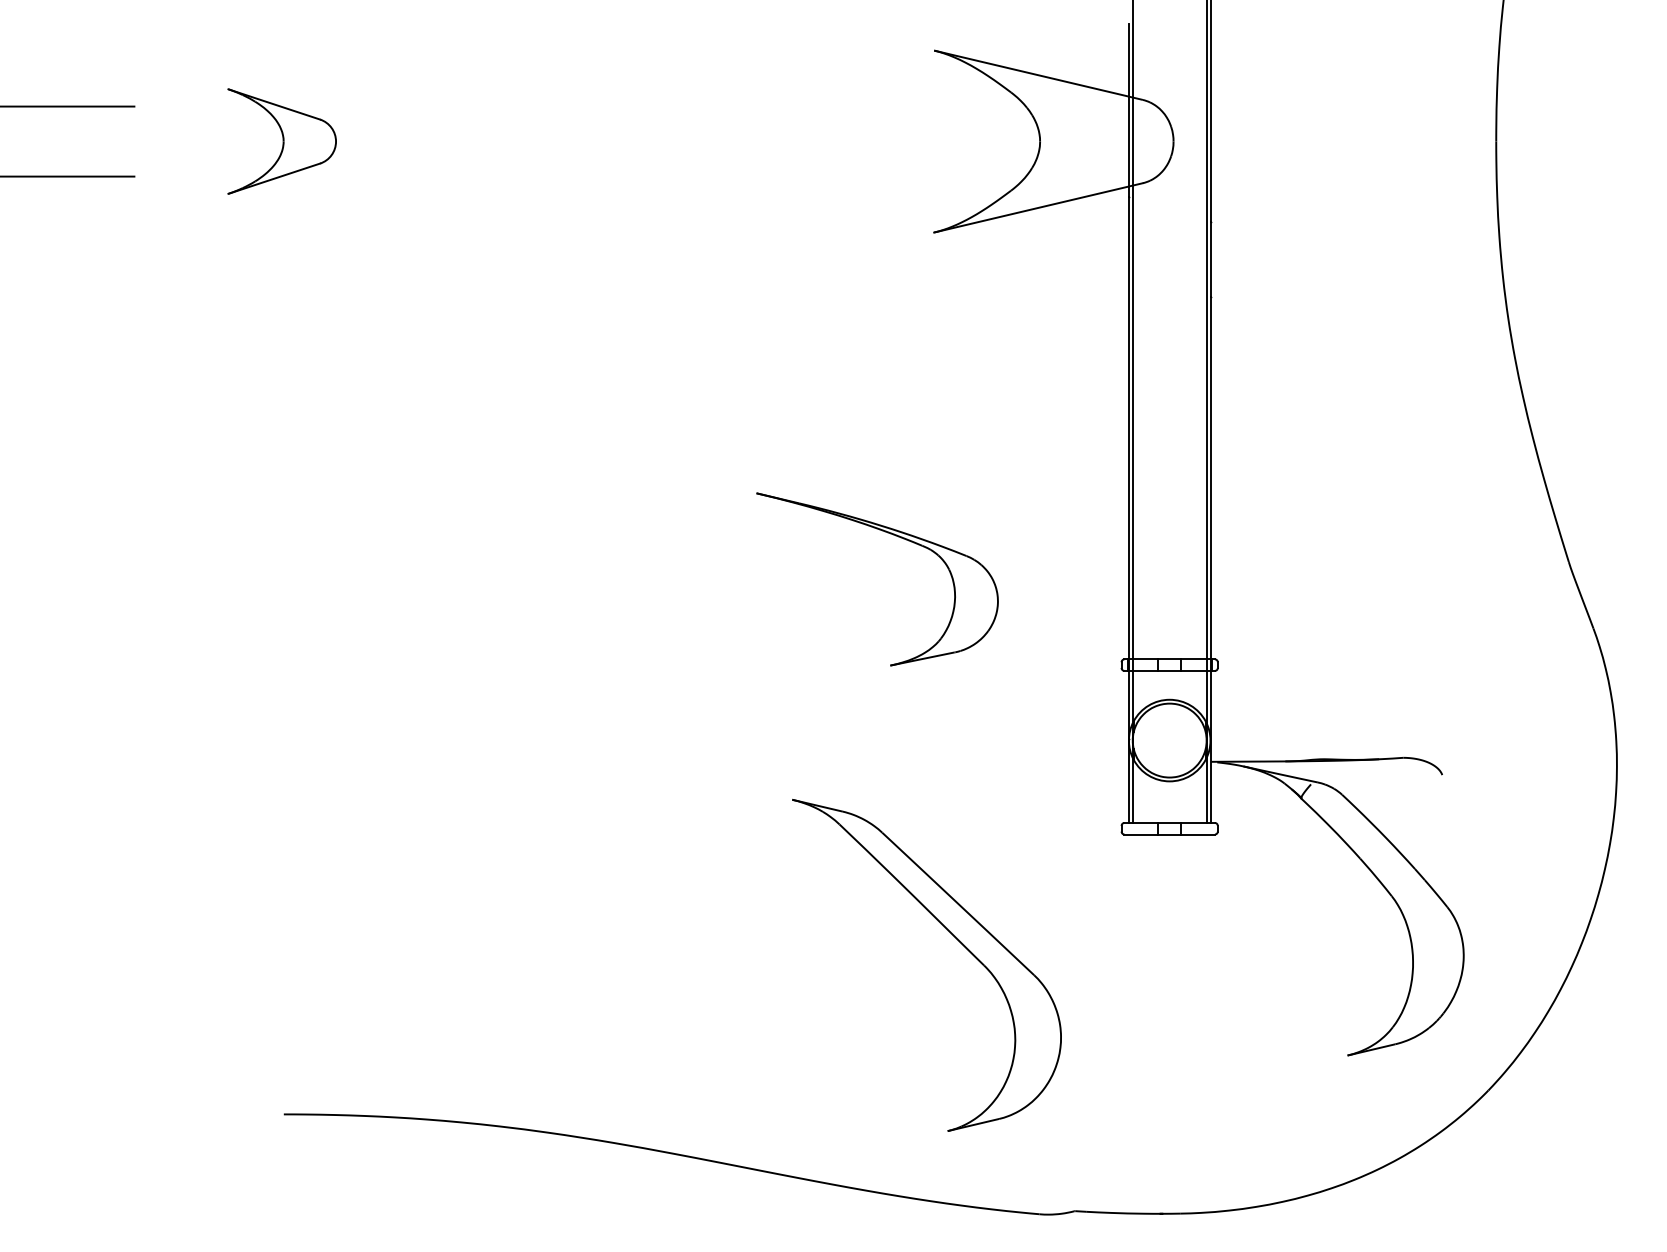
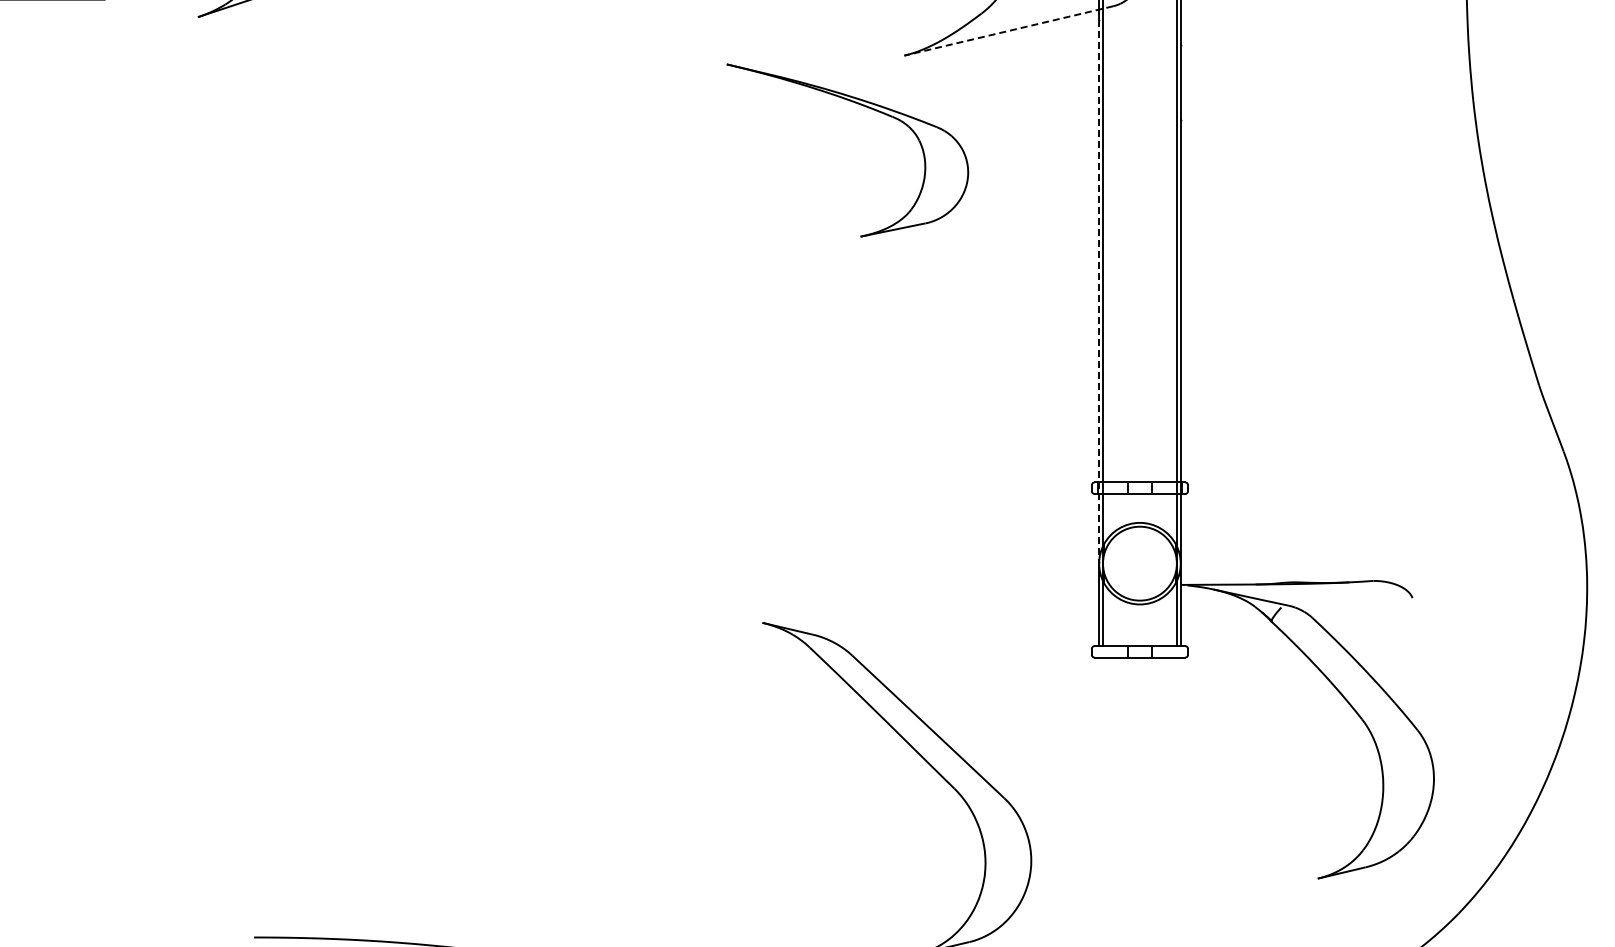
line: (1038, 207) -> (1008, 30), solid -> dashed
line: (1128, 468) -> (1098, 291), solid -> dashed
part: (895, 536) -> (865, 107), moved

